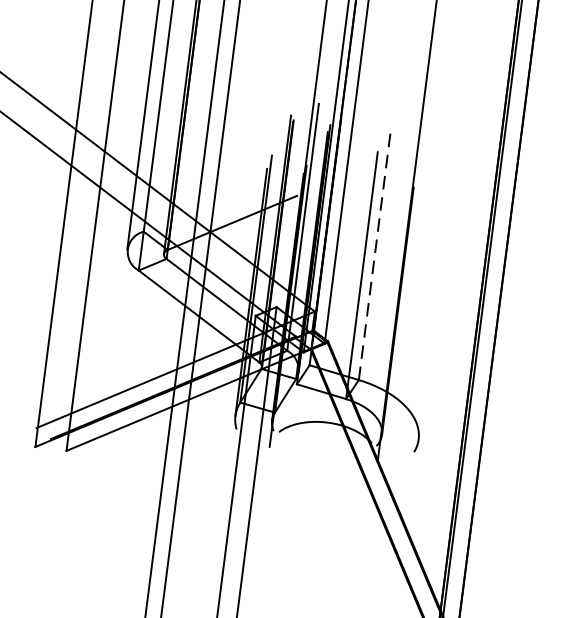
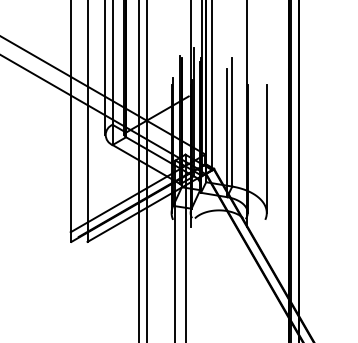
line: (375, 254) -> (232, 121), dashed -> solid
line: (434, 315) -> (266, 148), added

